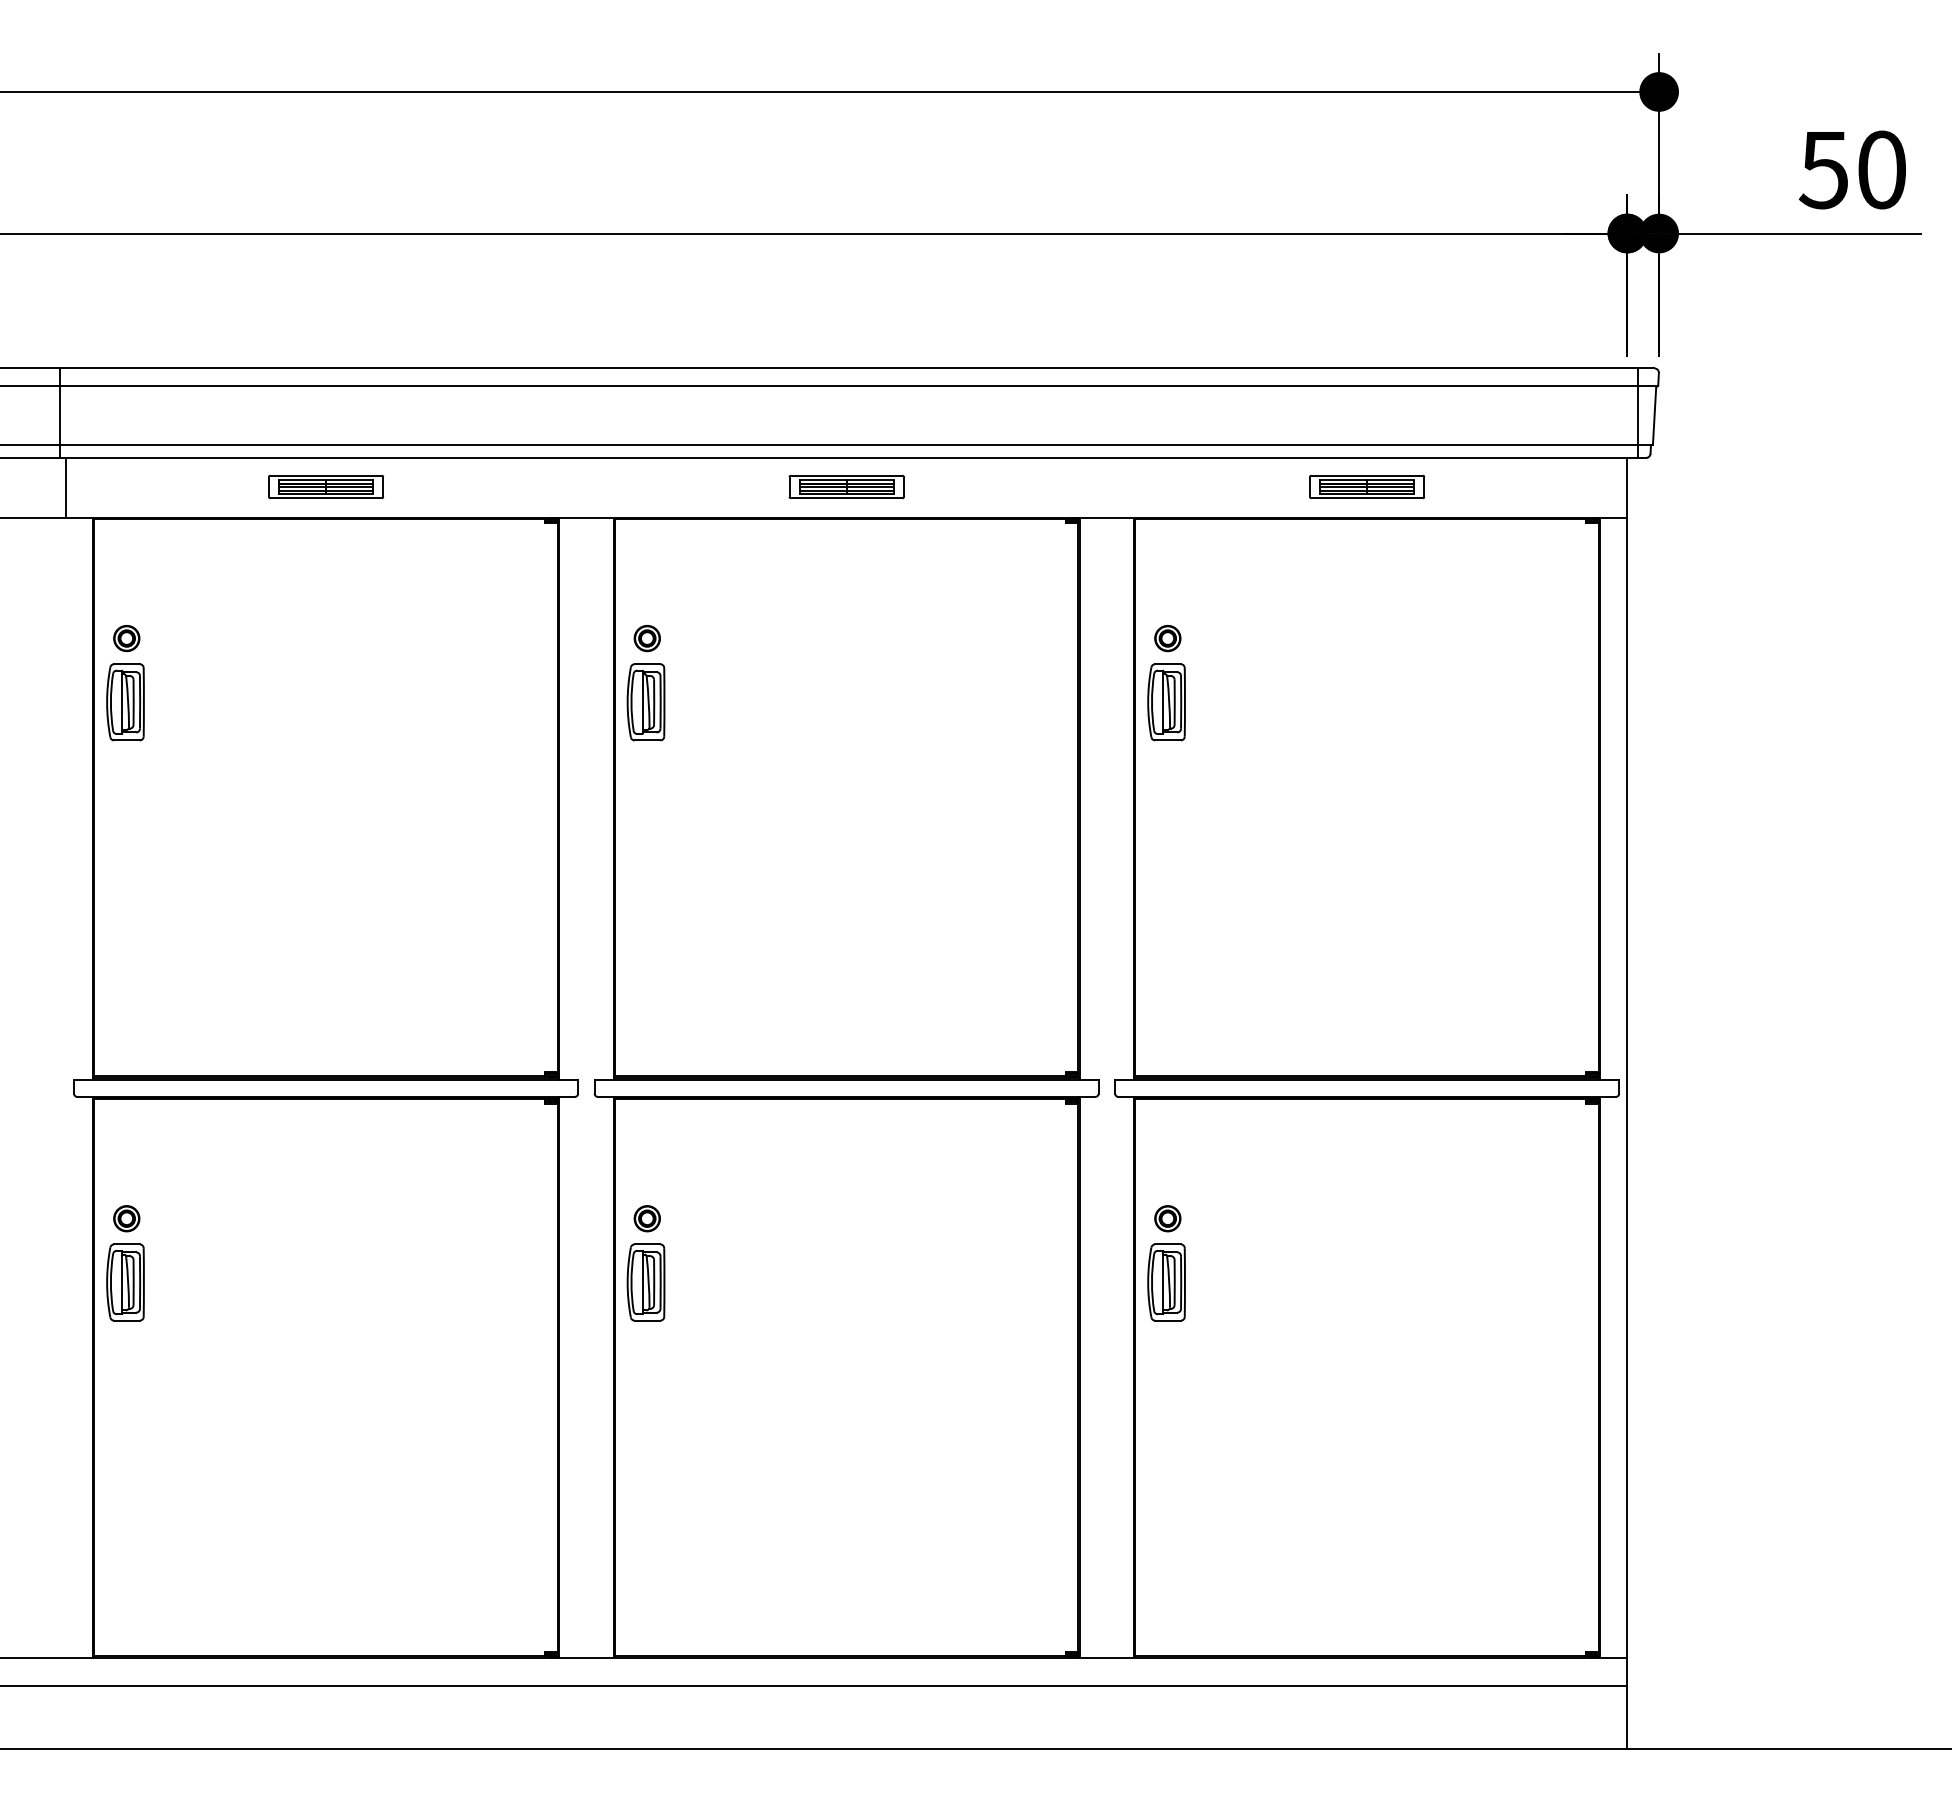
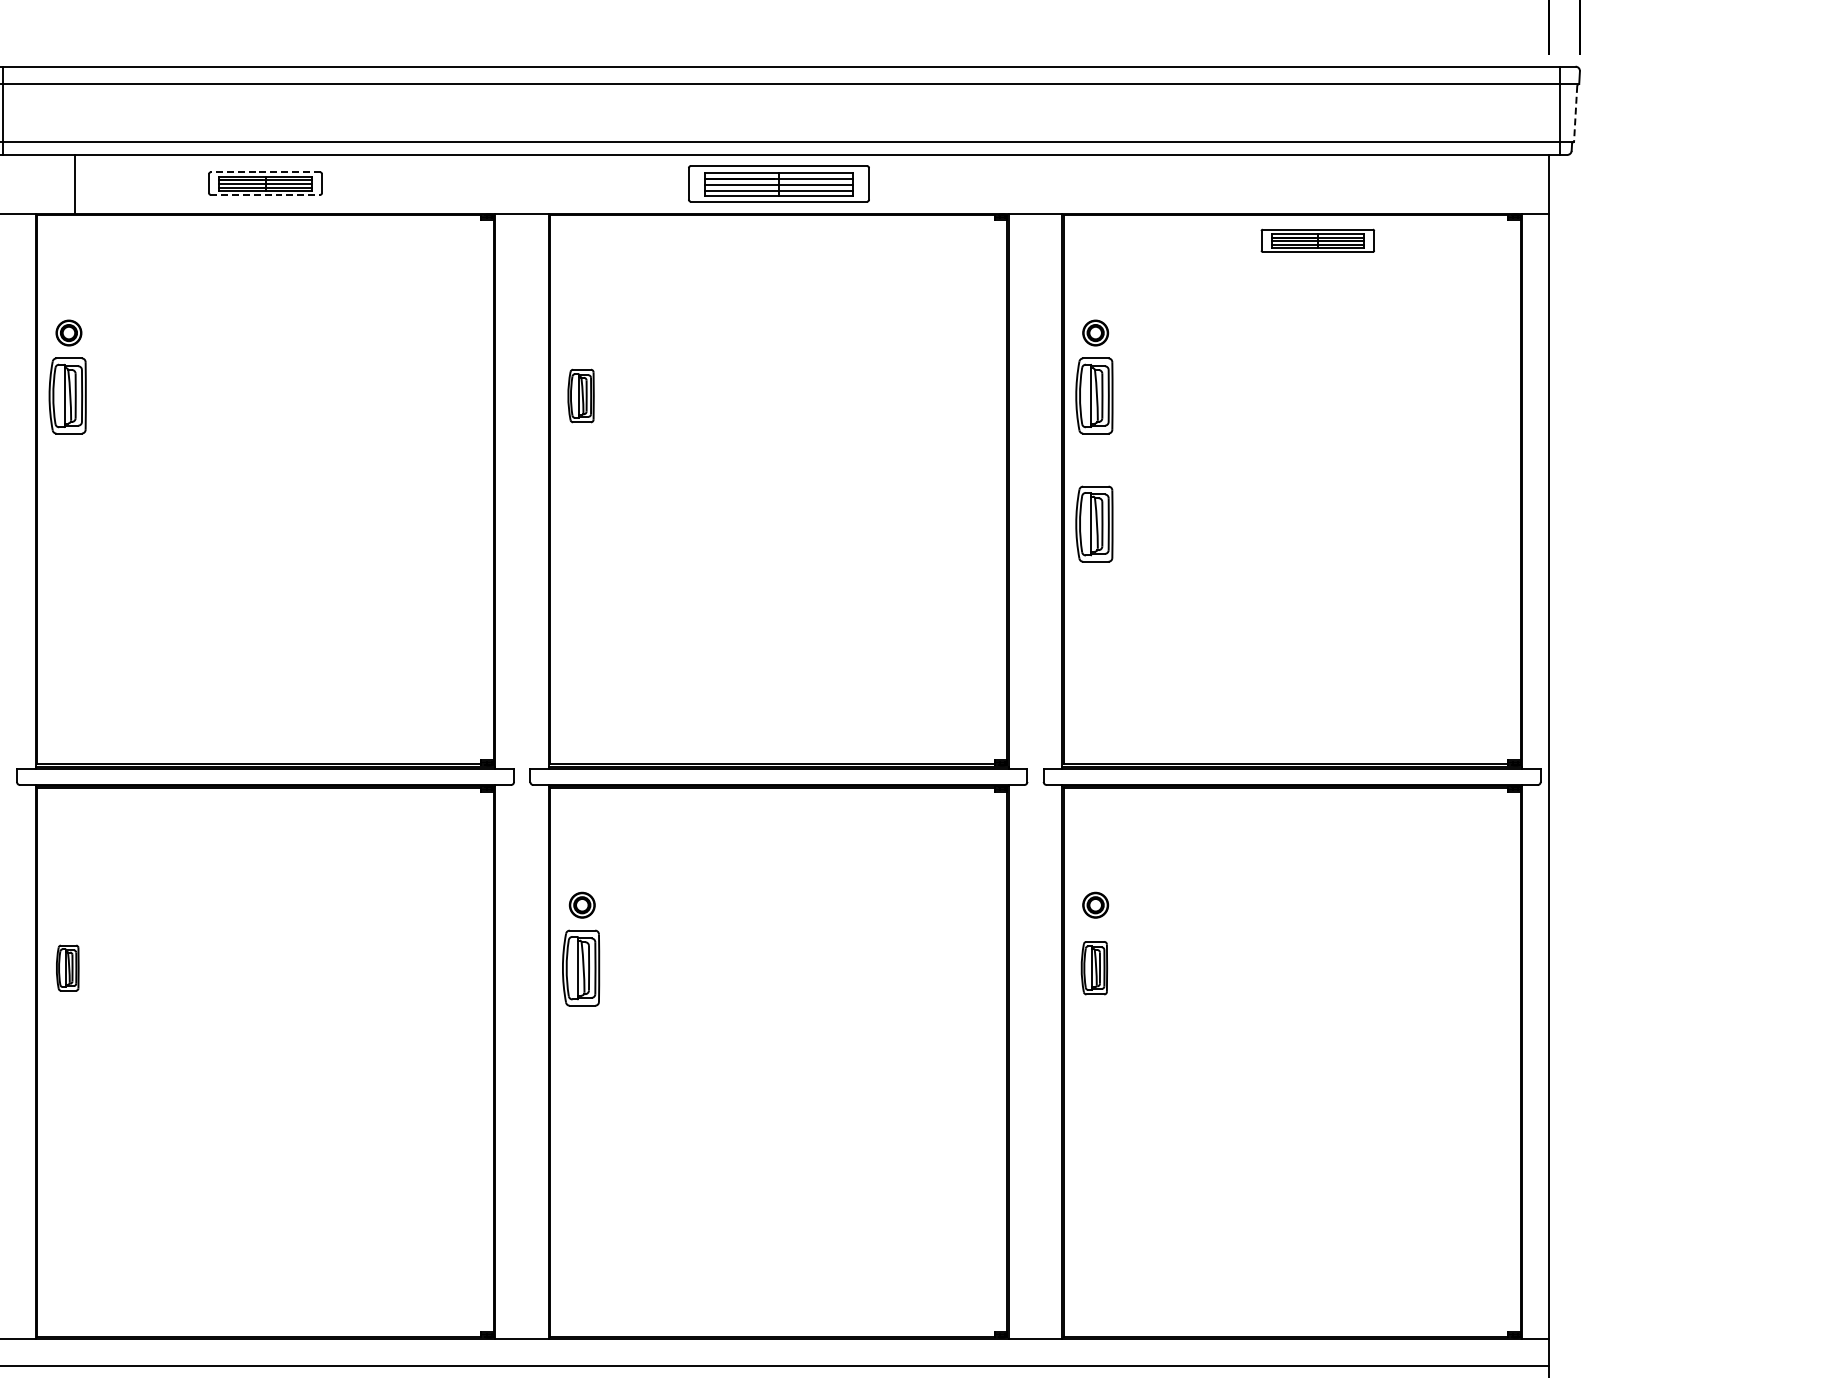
line: (1654, 416) -> (1575, 114), solid -> dashed
line: (326, 475) -> (265, 172), solid -> dashed
part: (846, 486) -> (778, 183), size x1.6
part: (1367, 486) -> (1318, 240), moved
line: (65, 487) -> (74, 184), moved
line: (326, 498) -> (265, 194), solid -> dashed
part: (646, 638) -> (581, 333), removed
part: (645, 702) -> (580, 396), size x0.7
part: (1166, 832) -> (1094, 524), added
part: (126, 1218) -> (68, 905), removed
part: (125, 1282) -> (67, 968), size x0.6
part: (1166, 1282) -> (1094, 968), size x0.7

